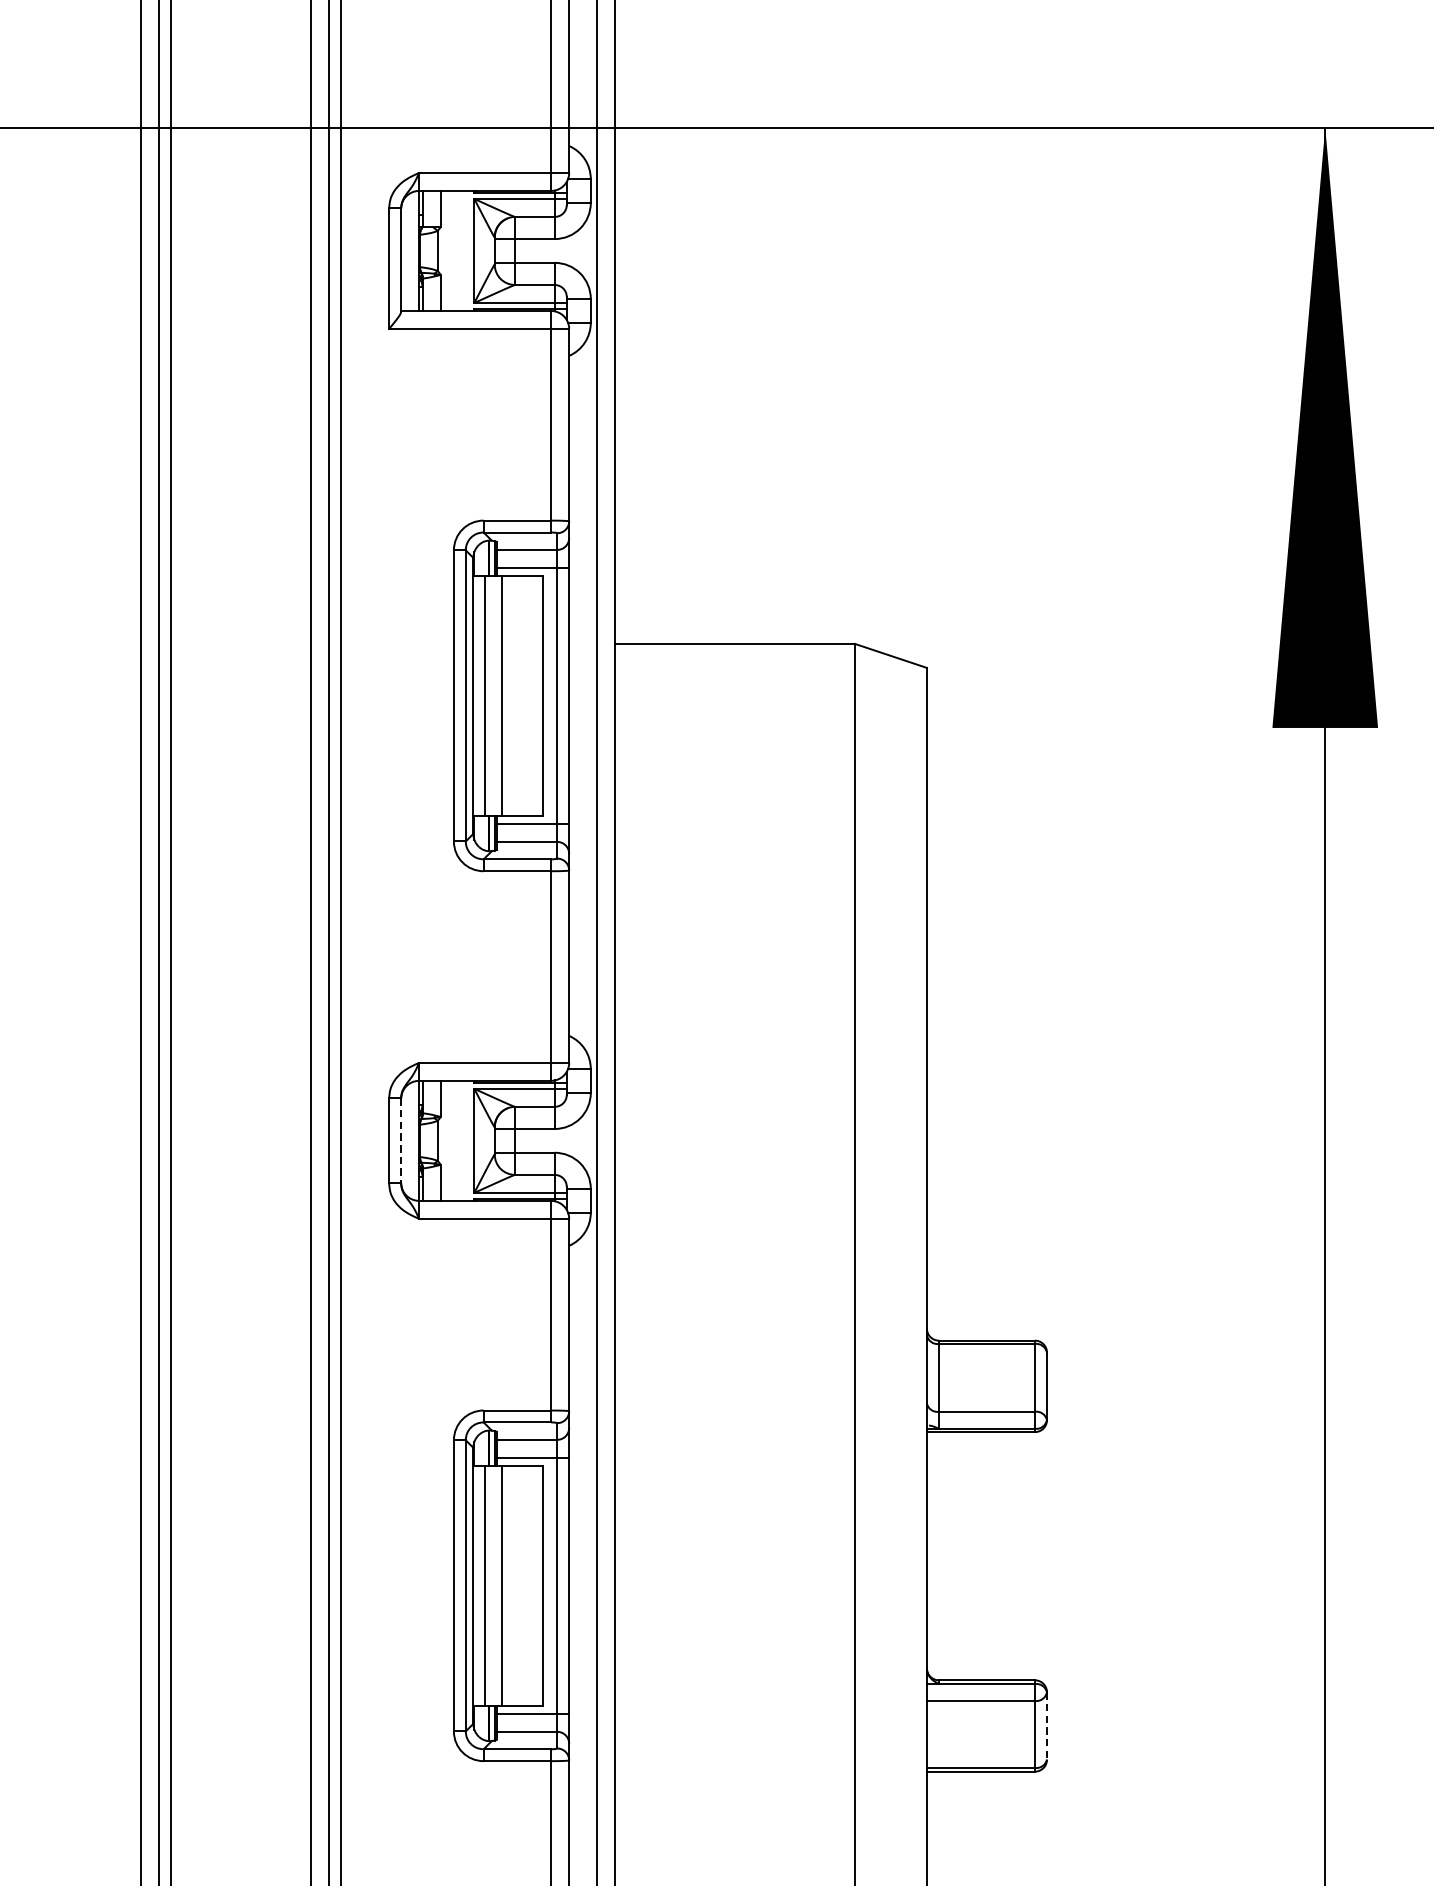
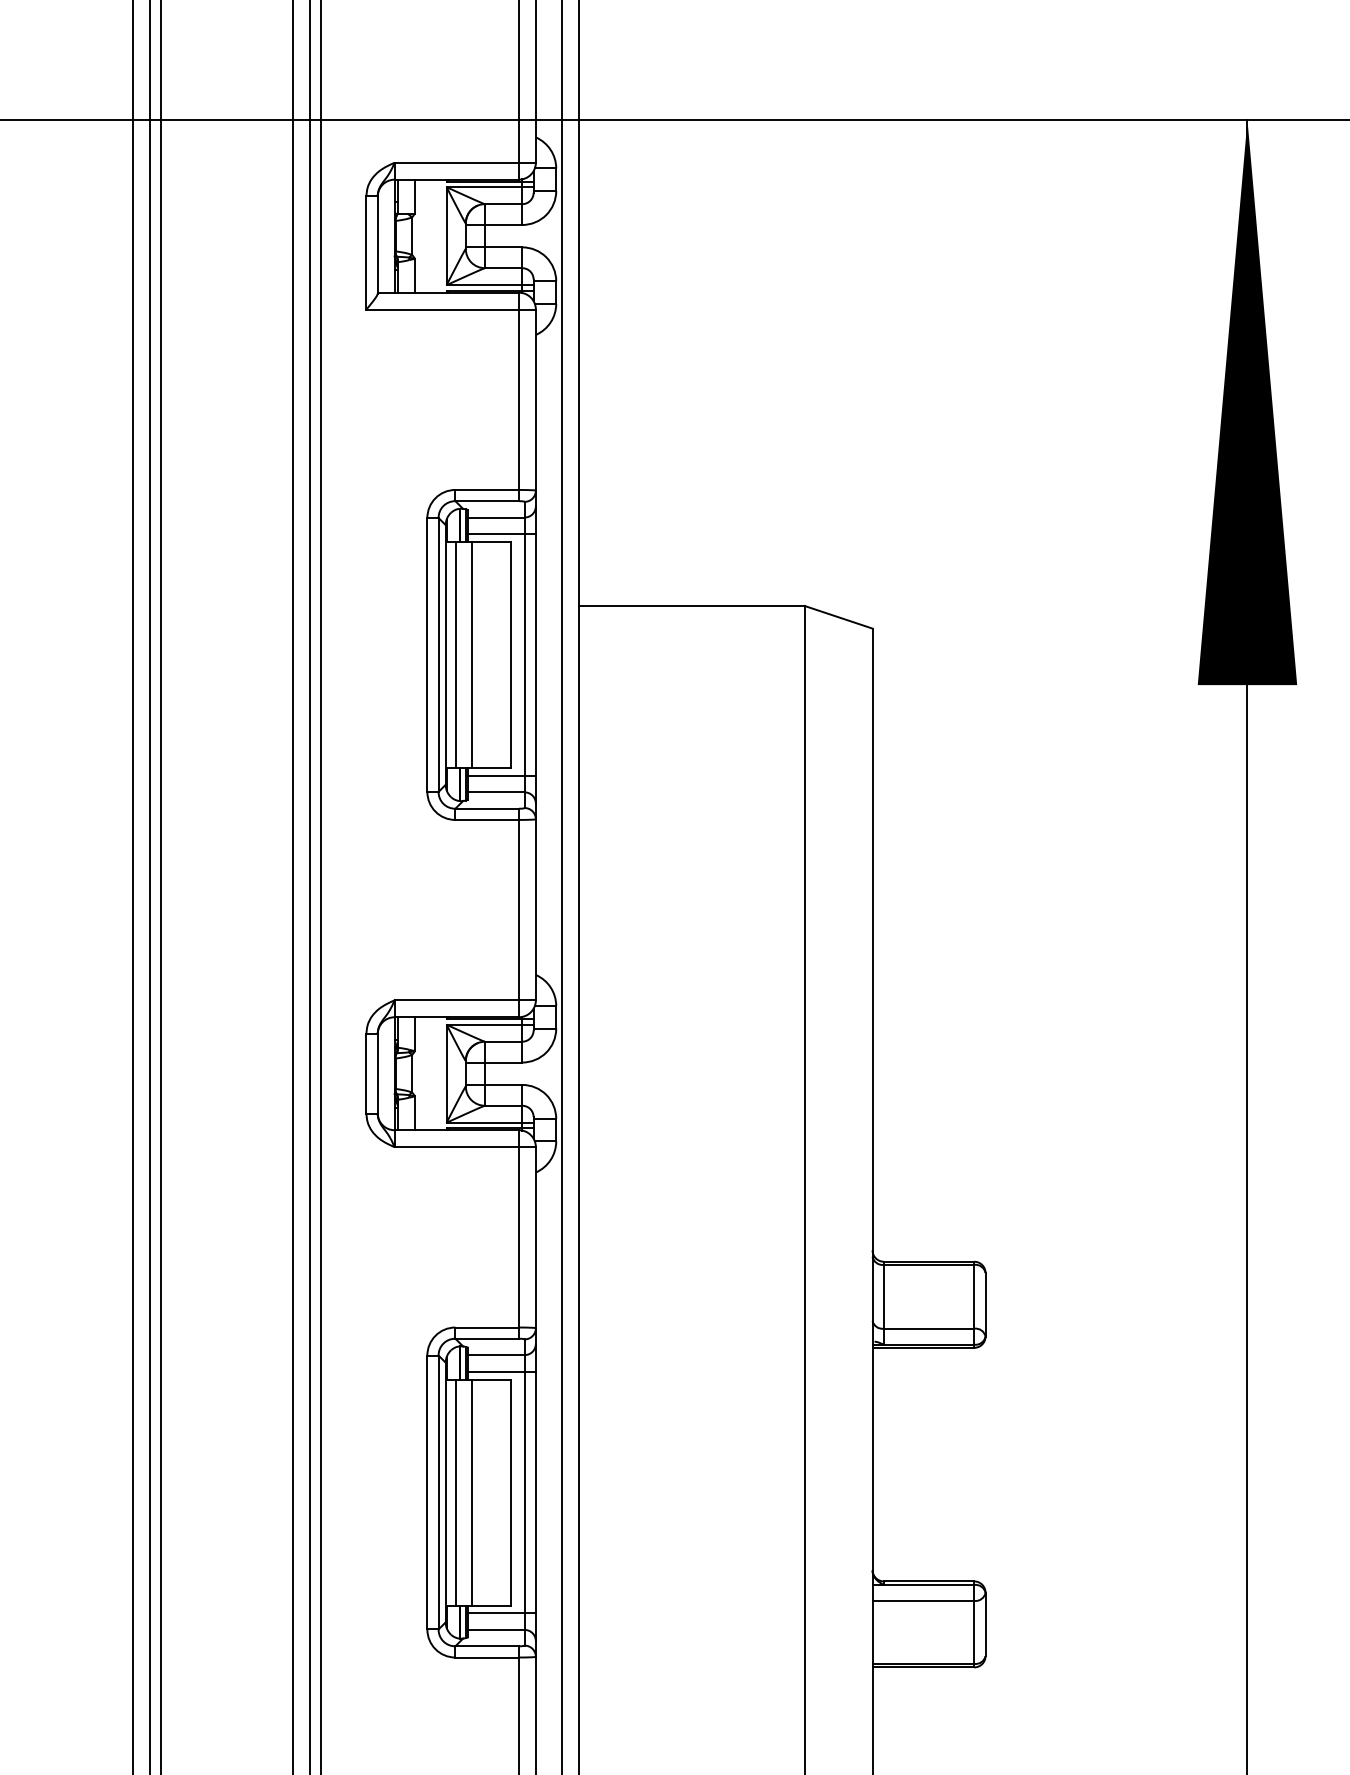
line: (400, 1141) -> (377, 1074), dashed -> solid
line: (1046, 1726) -> (985, 1624), dashed -> solid

